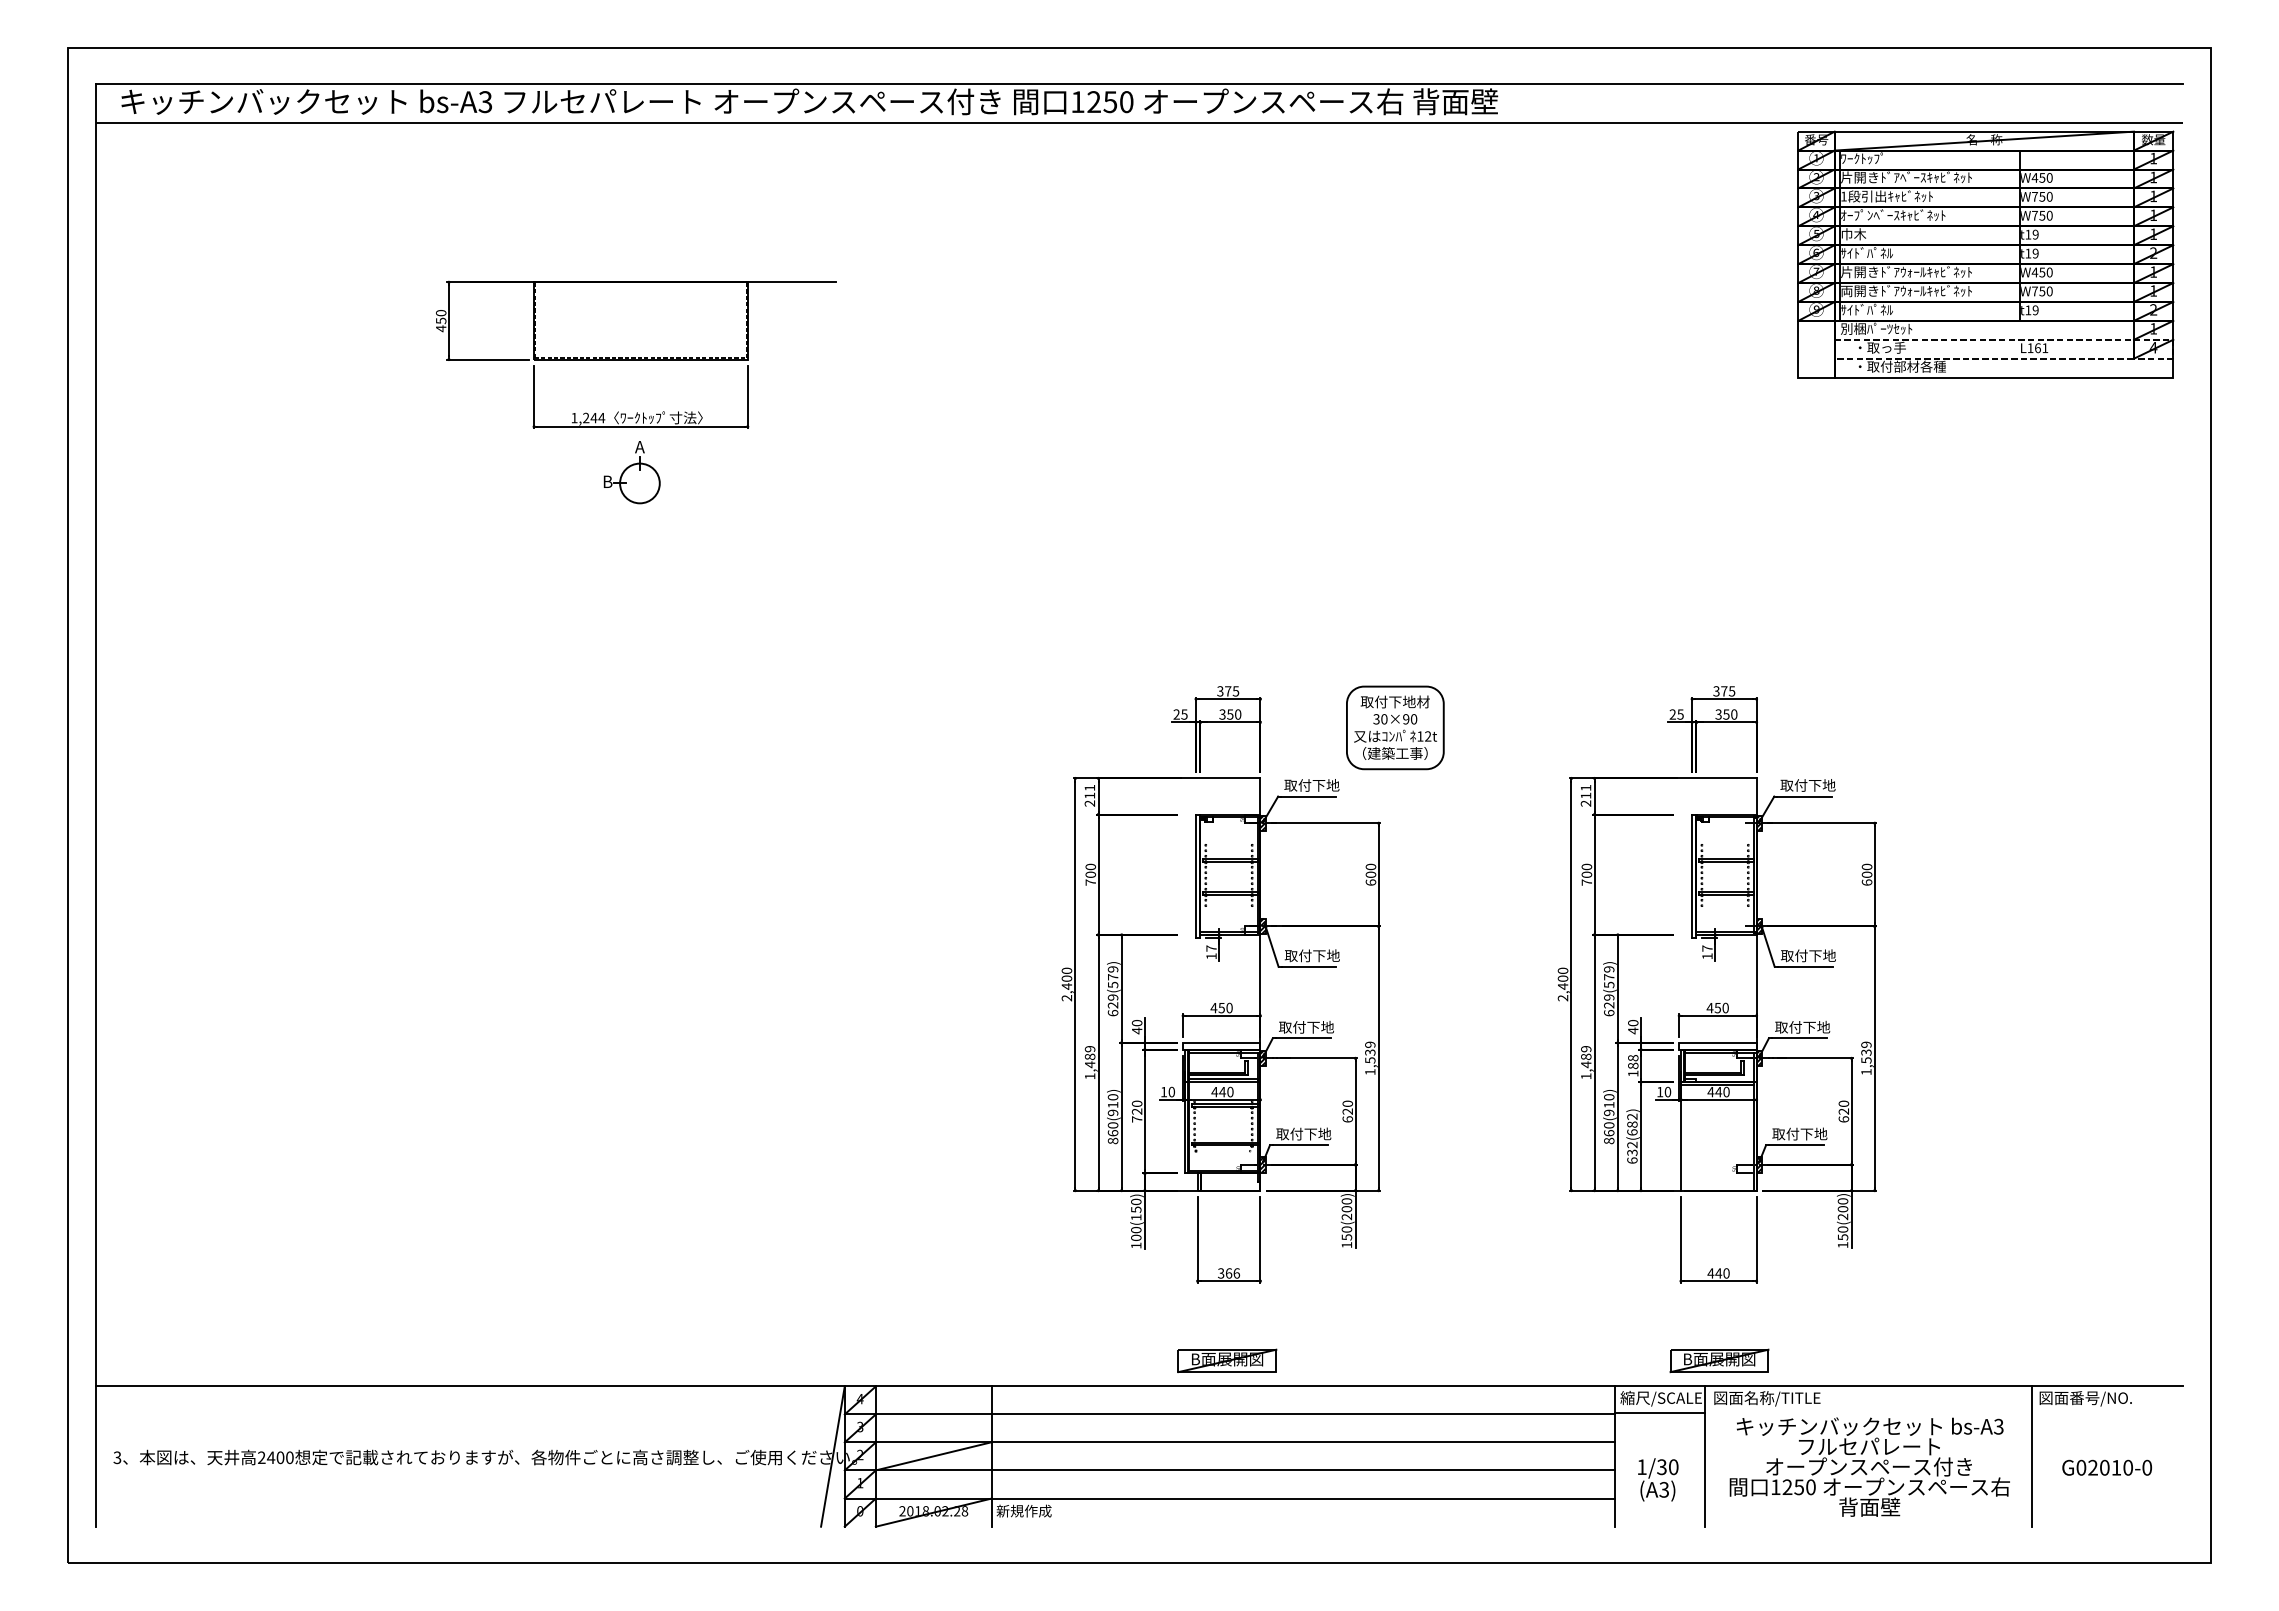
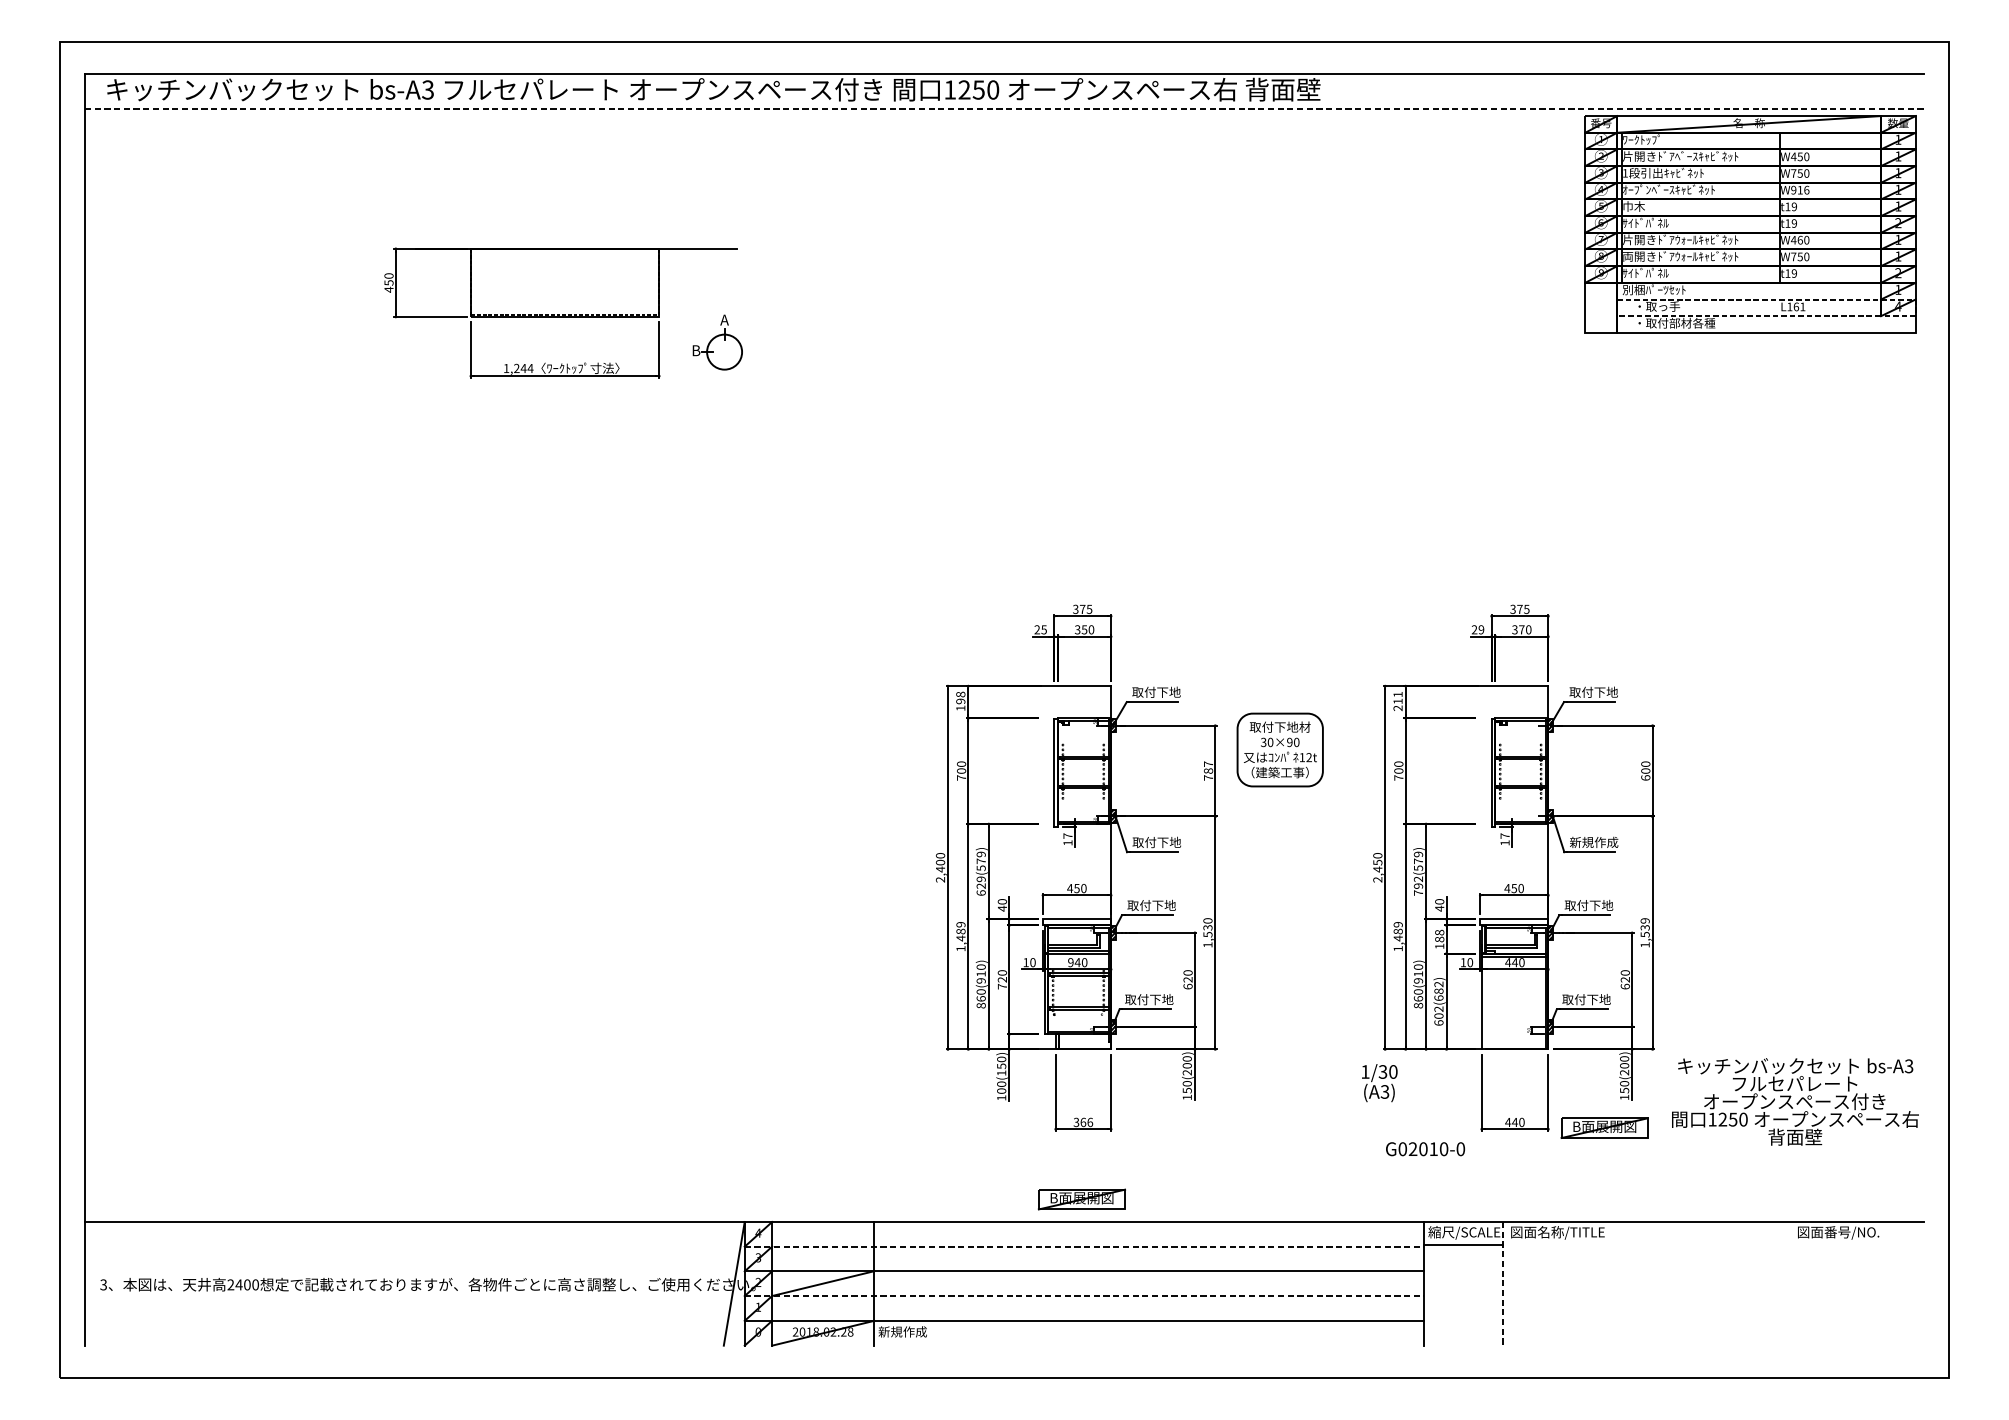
line: (1139, 123) -> (1004, 108), solid -> dashed
text: (2042, 215) -> (1800, 189), W750 -> W916
text: (2042, 272) -> (1800, 240), W450 -> W460
part: (631, 472) -> (717, 342), moved
text: (1680, 714) -> (1481, 629), 25 -> 29
text: (1726, 714) -> (1521, 629), 350 -> 370
part: (1395, 727) -> (1280, 749), moved
text: (1089, 795) -> (960, 701), 211 -> 198
text: (1370, 874) -> (1208, 770), 600 -> 787
text: (1807, 955) -> (1593, 842), 取付下地 -> 新規作成
text: (1562, 978) -> (1377, 862), 2,400 -> 2,450
text: (1609, 1005) -> (1418, 886), 629(579) -> 792(579)
text: (1370, 1044) -> (1208, 920), 1,539 -> 1,530
text: (1214, 1091) -> (1070, 962), 440 -> 940
text: (1632, 1152) -> (1439, 1015), 632(682) -> 602(682)
part: (1719, 1360) -> (1604, 1127), moved
line: (1230, 1414) -> (1084, 1246), solid -> dashed
line: (2031, 1456) -> (1790, 1283), removed
line: (1704, 1457) -> (1502, 1284), solid -> dashed
text: (1869, 1466) -> (1795, 1101), moved
text: (2106, 1467) -> (1424, 1148), moved
line: (1230, 1470) -> (1084, 1296), solid -> dashed
text: (1658, 1479) -> (1379, 1082), moved

